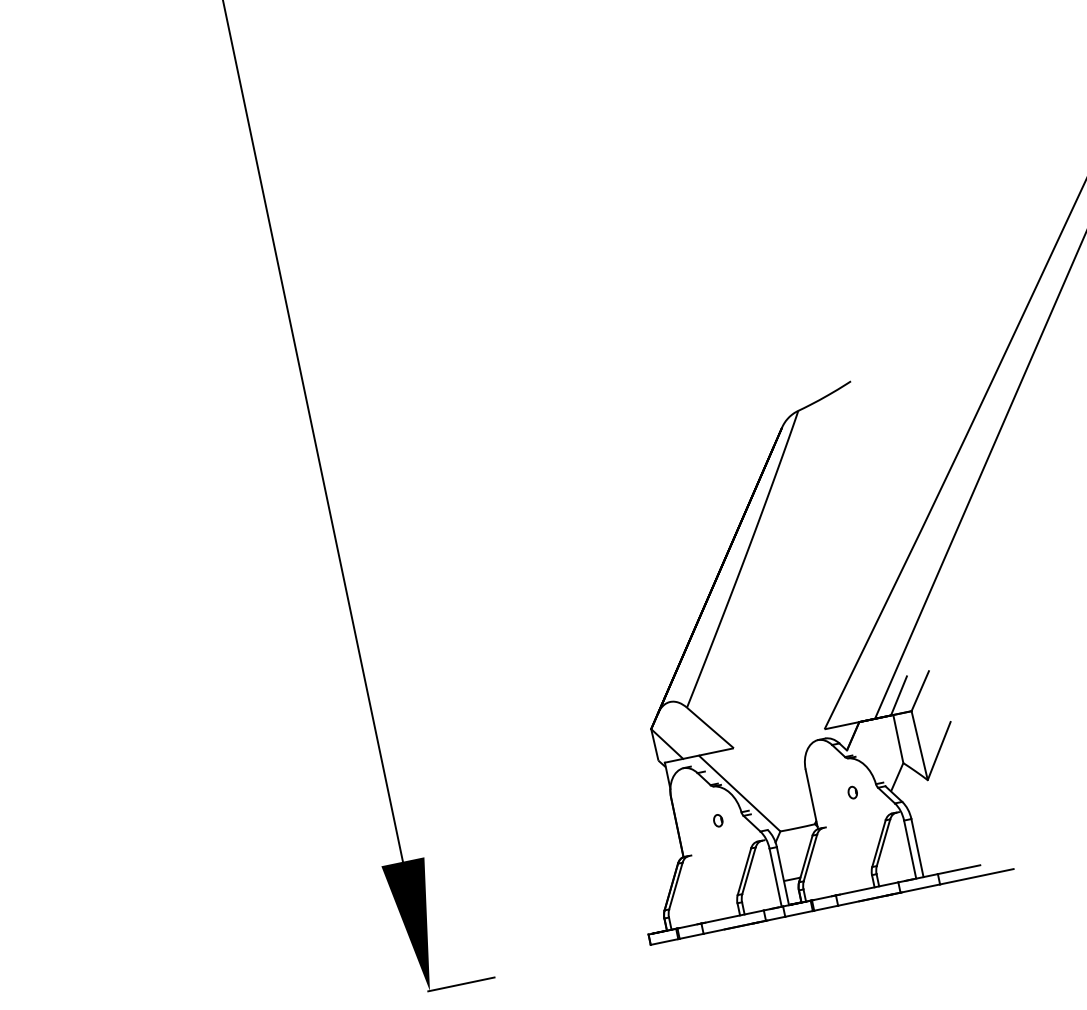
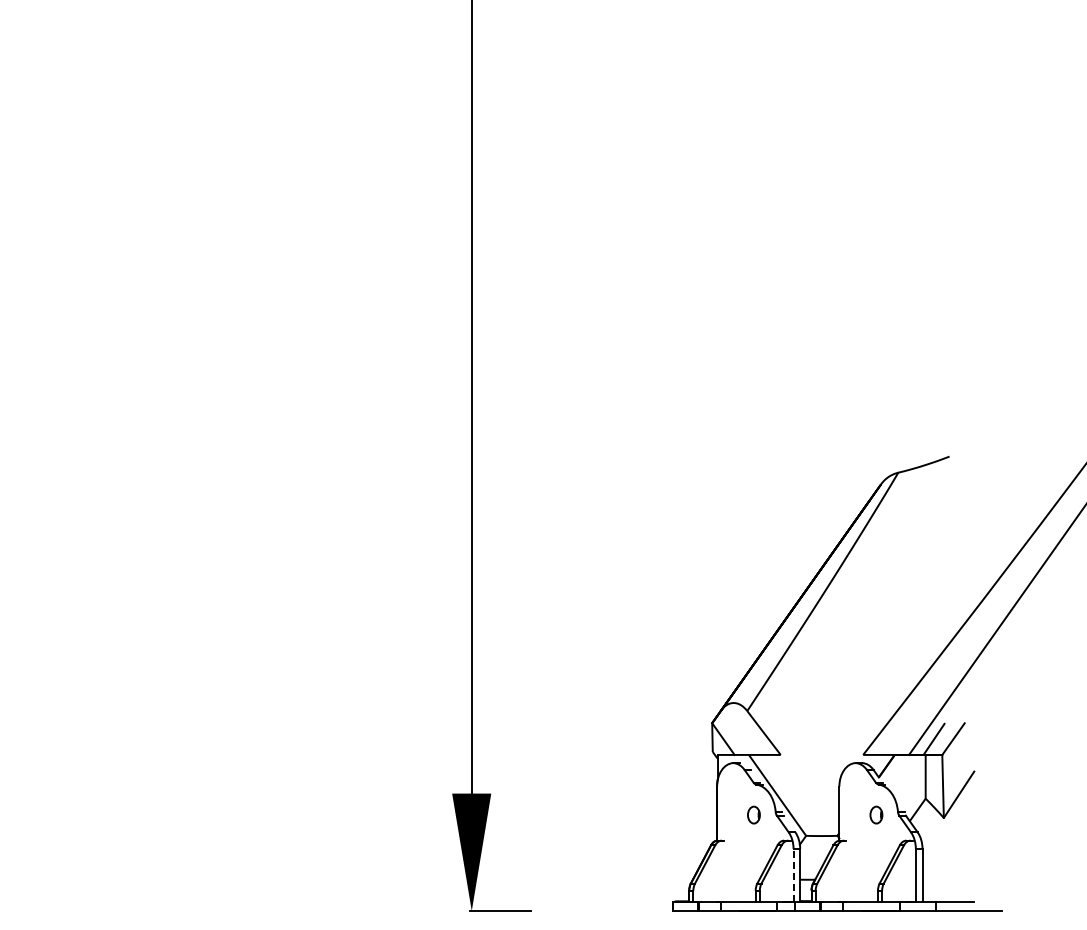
part: (852, 793) -> (875, 815), size x1.6
part: (717, 821) -> (753, 815), size x1.6
line: (775, 876) -> (793, 874), solid -> dashed

